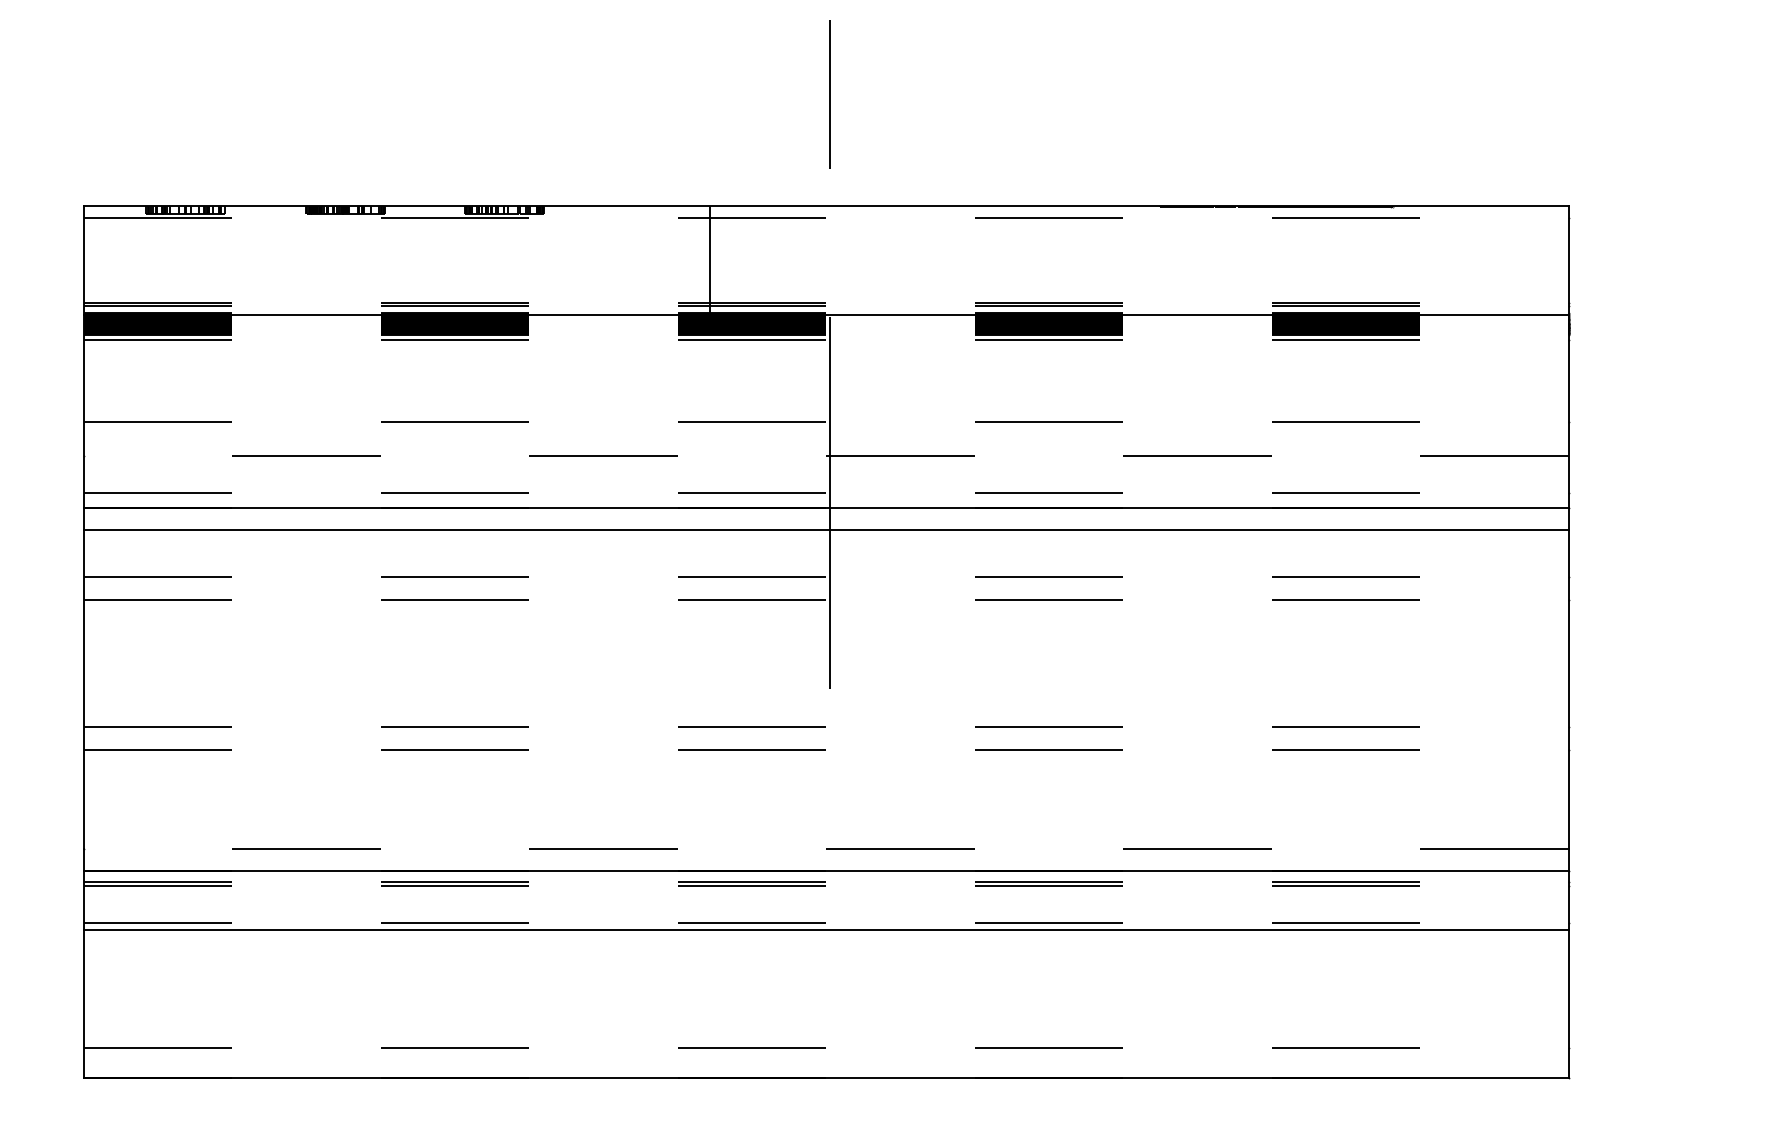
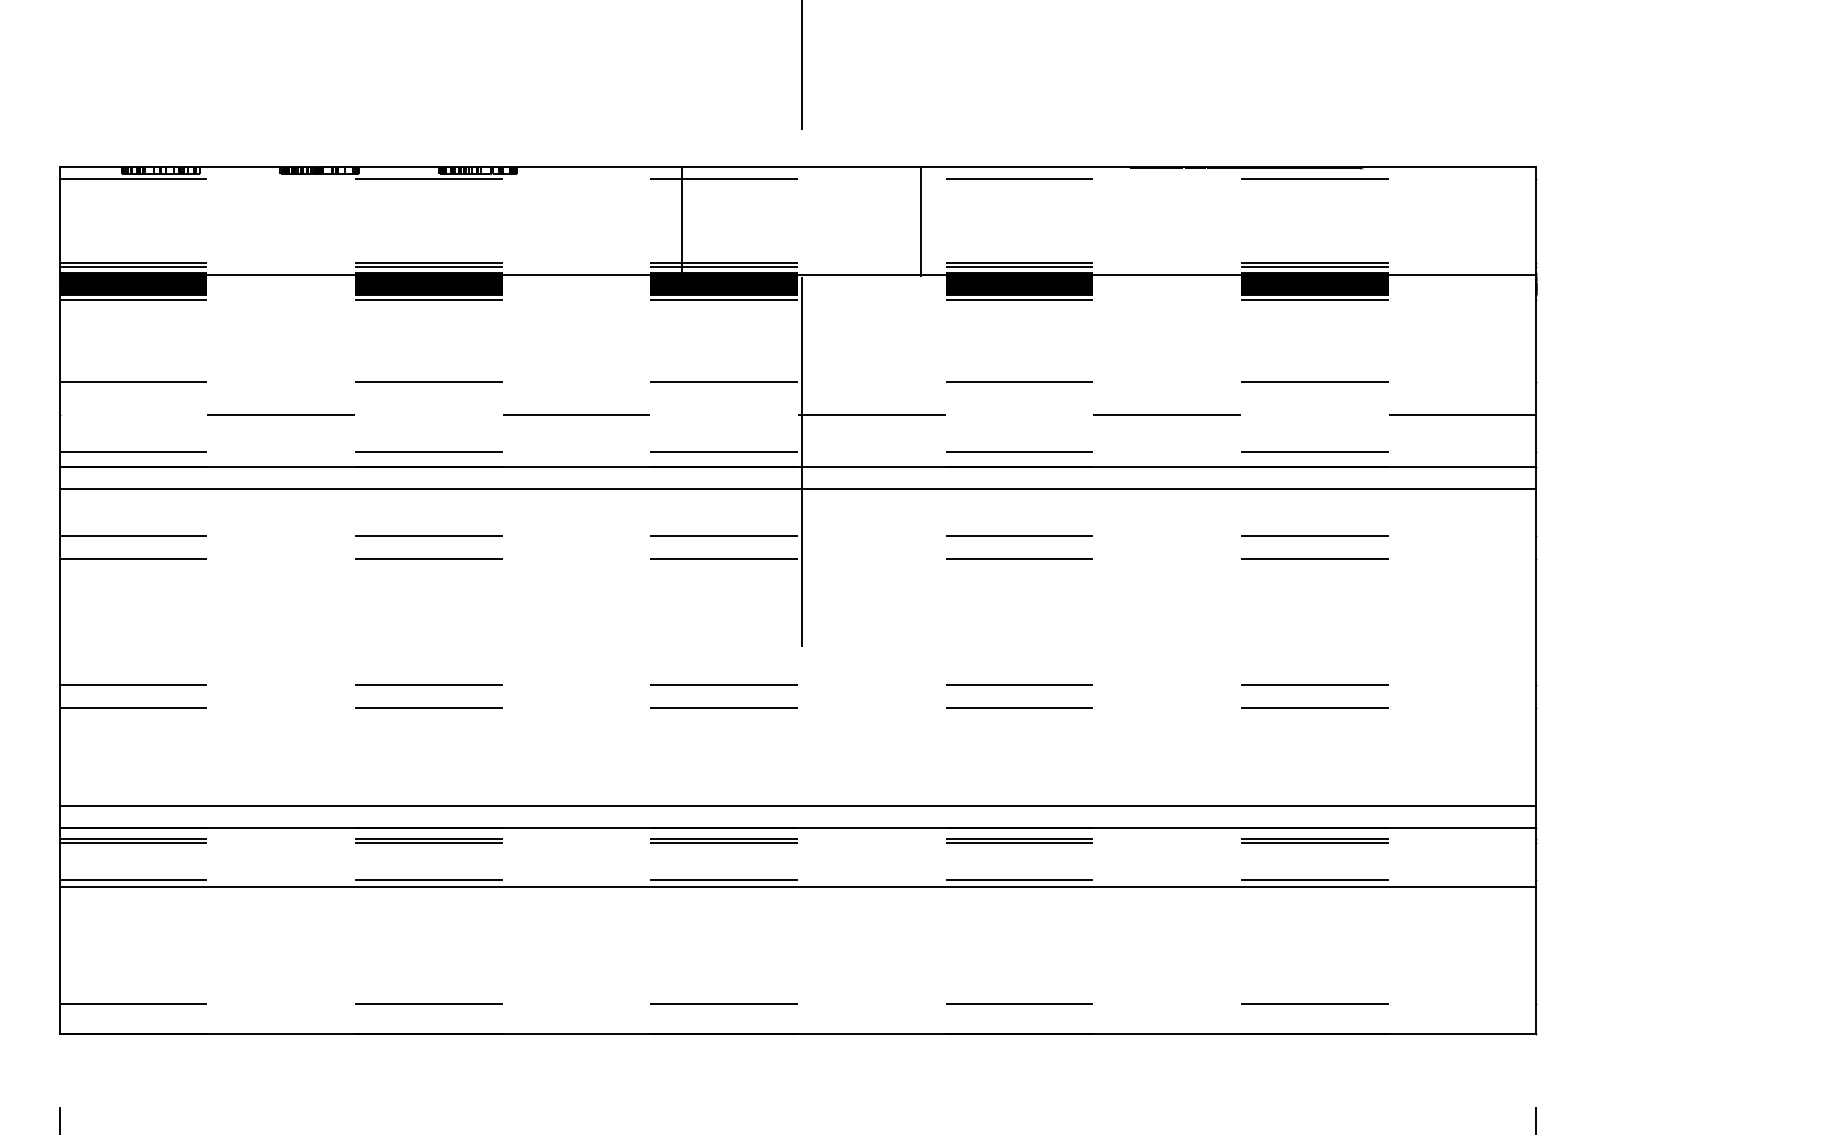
line: (949, 261) -> (920, 221), added
line: (825, 849) -> (797, 806), dashed -> solid

